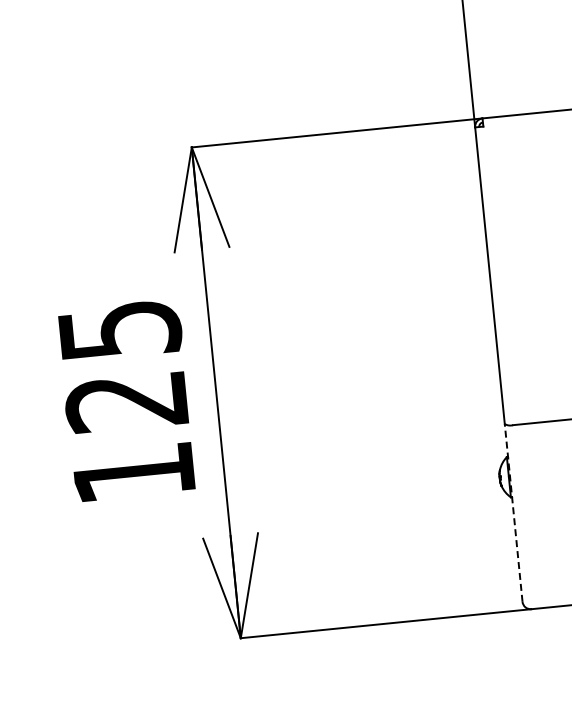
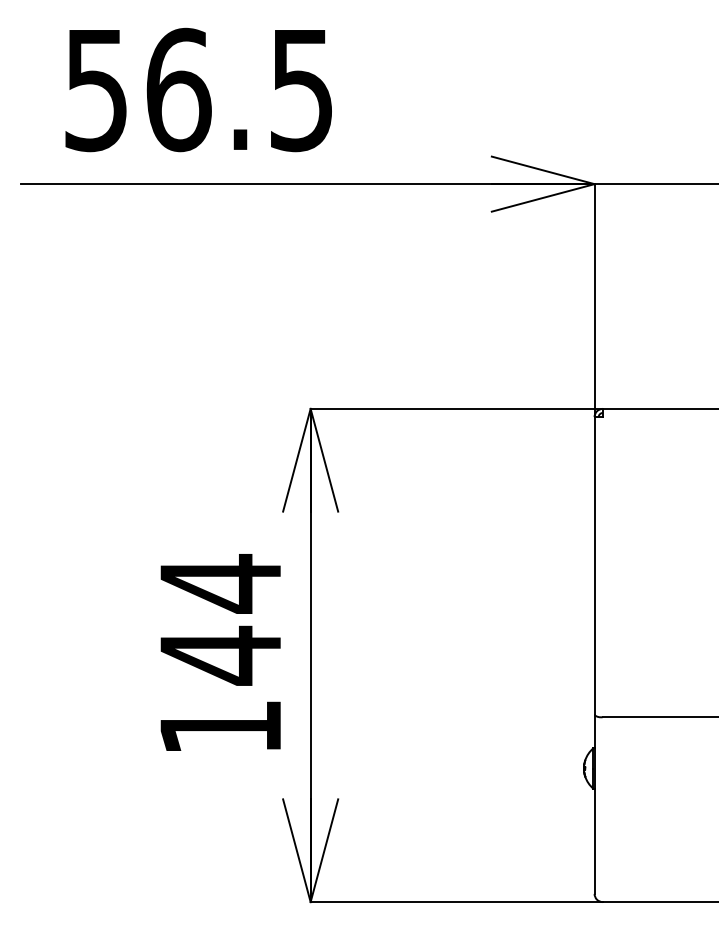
text: (123, 365) -> (220, 619), 125 -> 144
line: (513, 512) -> (594, 804), dashed -> solid

